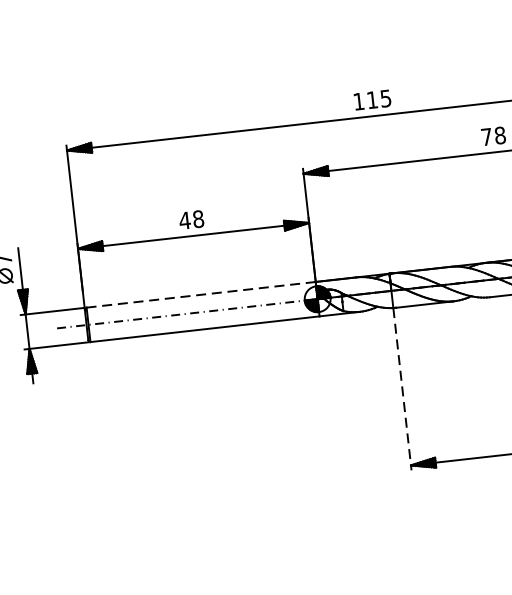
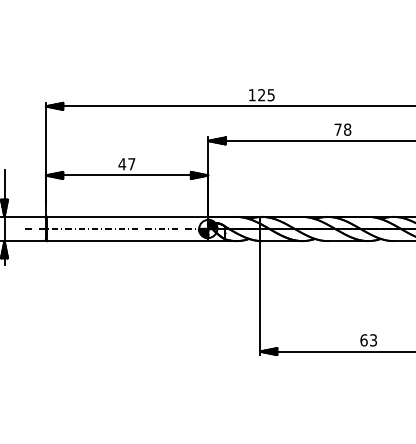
text: (372, 100) -> (261, 95), 115 -> 125
text: (198, 219) -> (131, 164), 48 -> 47
line: (200, 294) -> (127, 216), dashed -> solid
line: (403, 389) -> (260, 298), dashed -> solid

